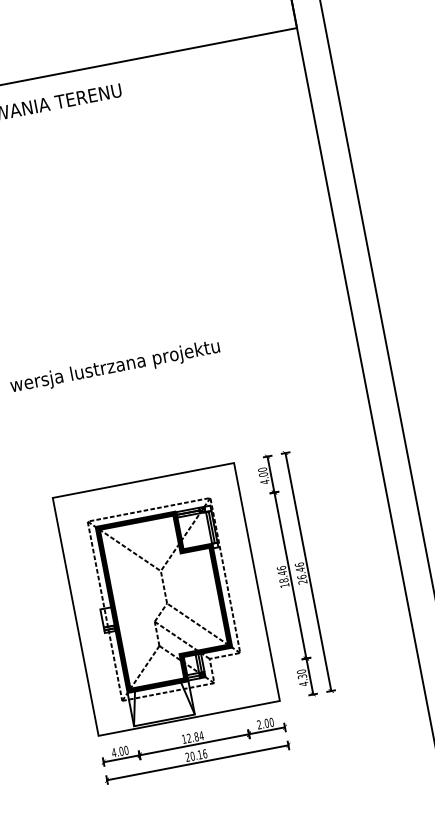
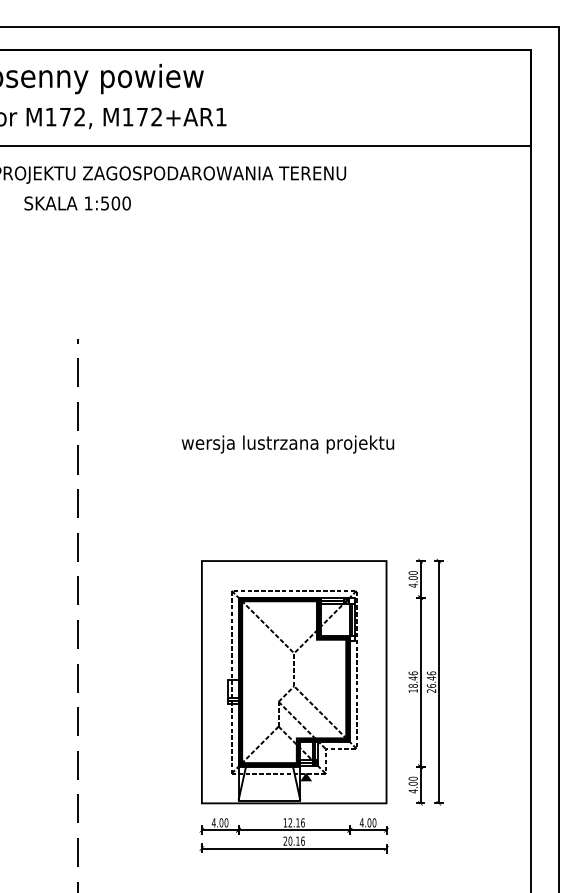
text: (301, 676) -> (412, 783), 4.30 -> 4.00
fill: (196, 689) -> (306, 776), added
text: (258, 724) -> (361, 822), 2.00 -> 4.00
text: (199, 736) -> (300, 822), 12.84 -> 12.16

